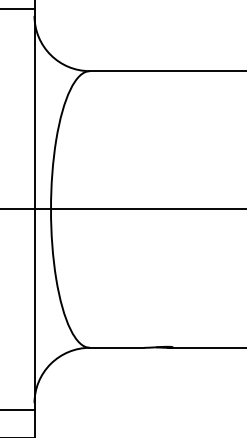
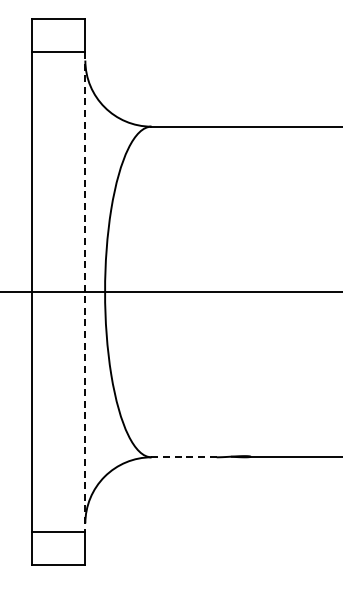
line: (34, 209) -> (85, 292), solid -> dashed
line: (117, 347) -> (184, 457), solid -> dashed

